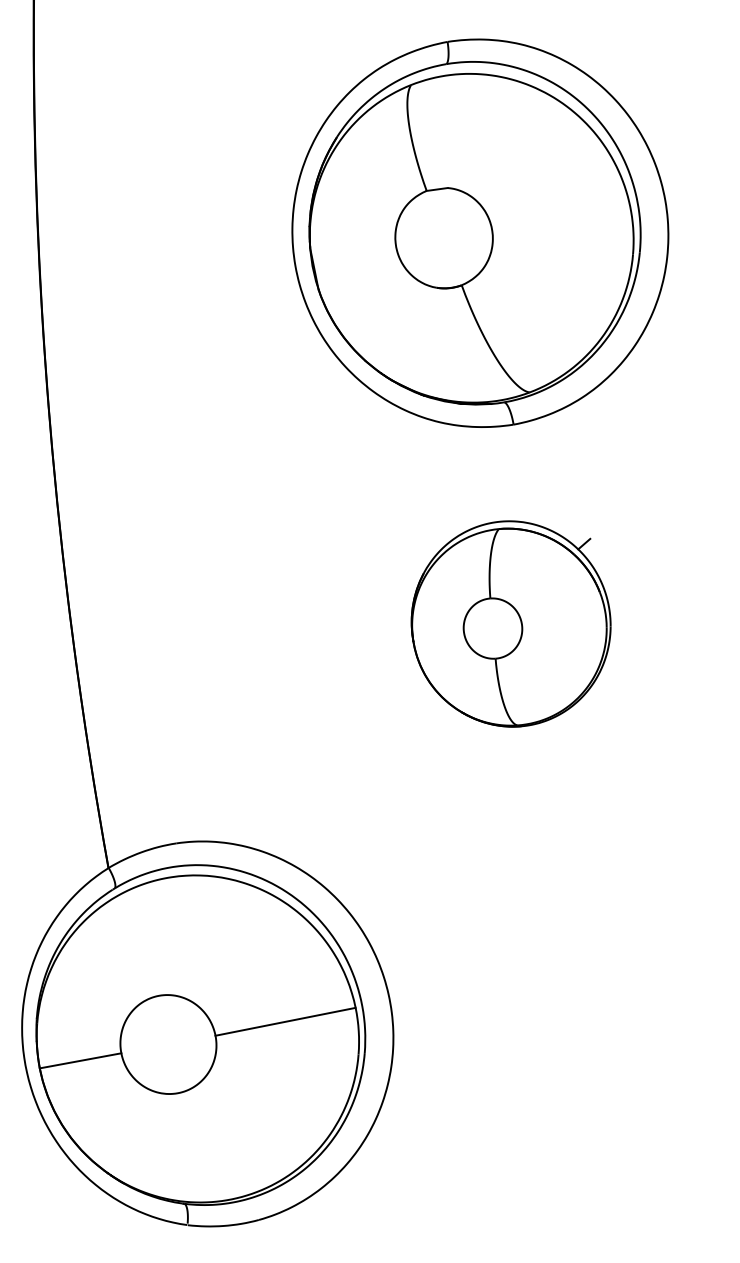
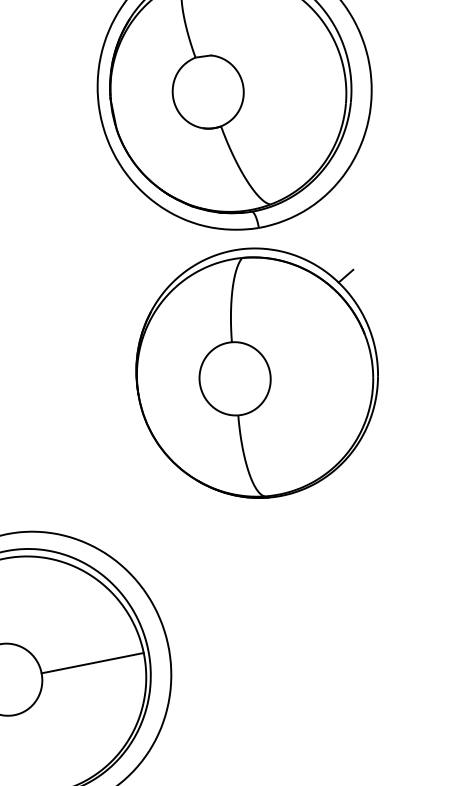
part: (510, 623) -> (256, 372), size x1.67

